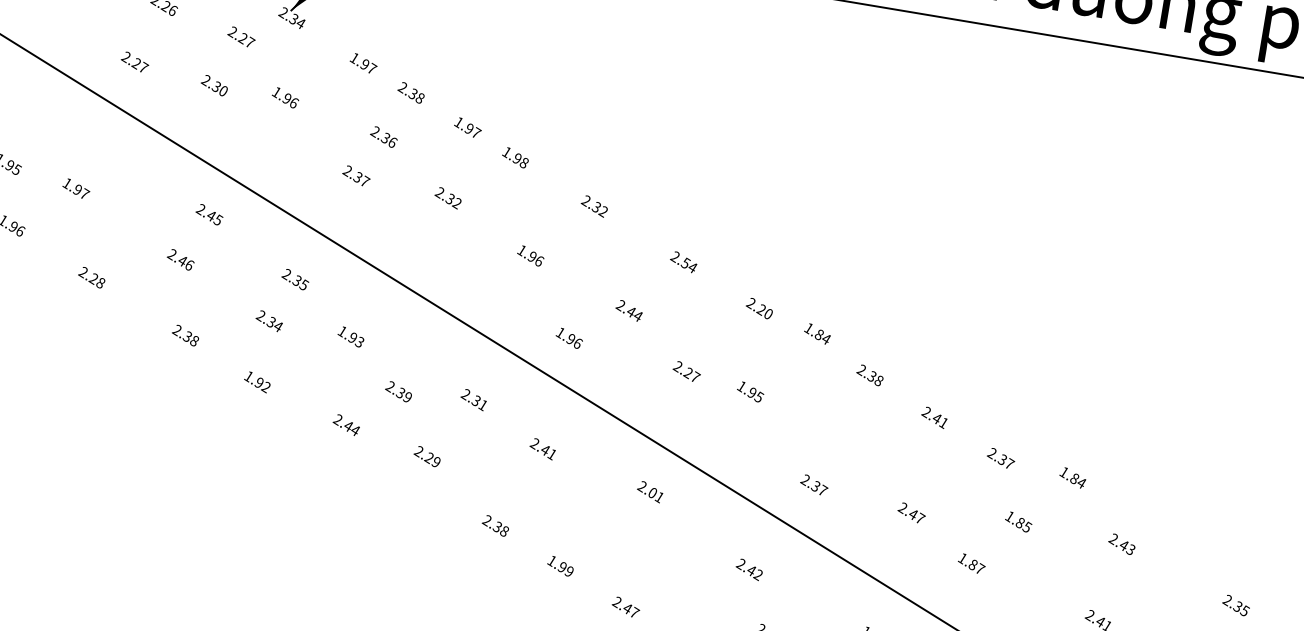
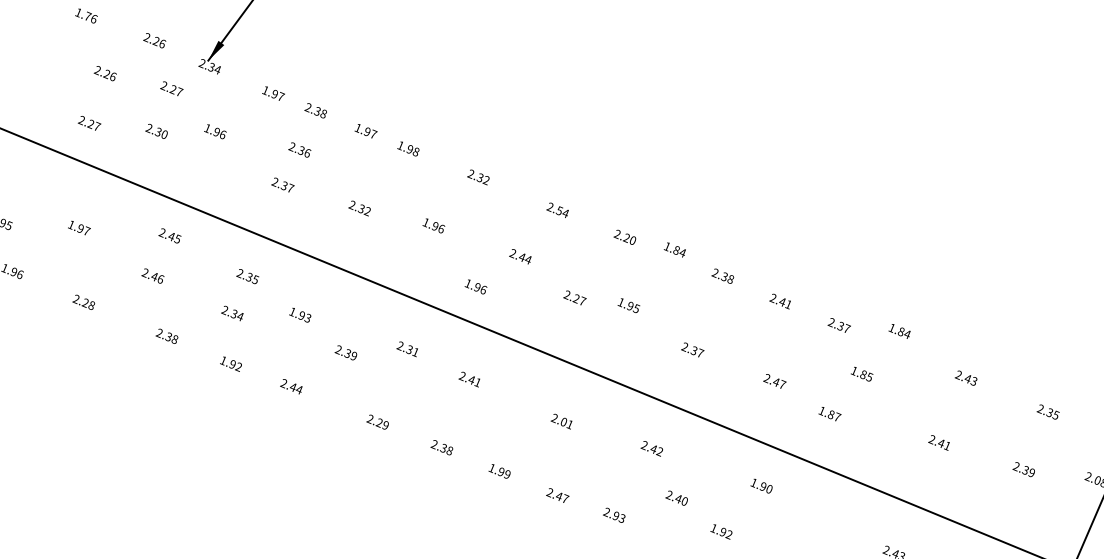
text: (76, 188) -> (79, 227), moved
text: (447, 198) -> (359, 208), moved
text: (346, 424) -> (291, 386), moved
text: (427, 455) -> (377, 421), moved
text: (814, 484) -> (692, 349), moved
text: (649, 491) -> (561, 421), moved
text: (1121, 543) -> (965, 377), moved

